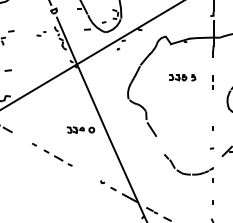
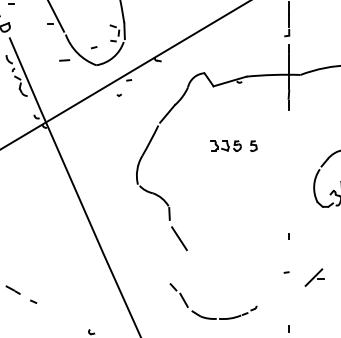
line: (212, 81) -> (287, 152), removed
part: (80, 129) -> (52, 238), removed
part: (189, 173) -> (214, 316), moved

